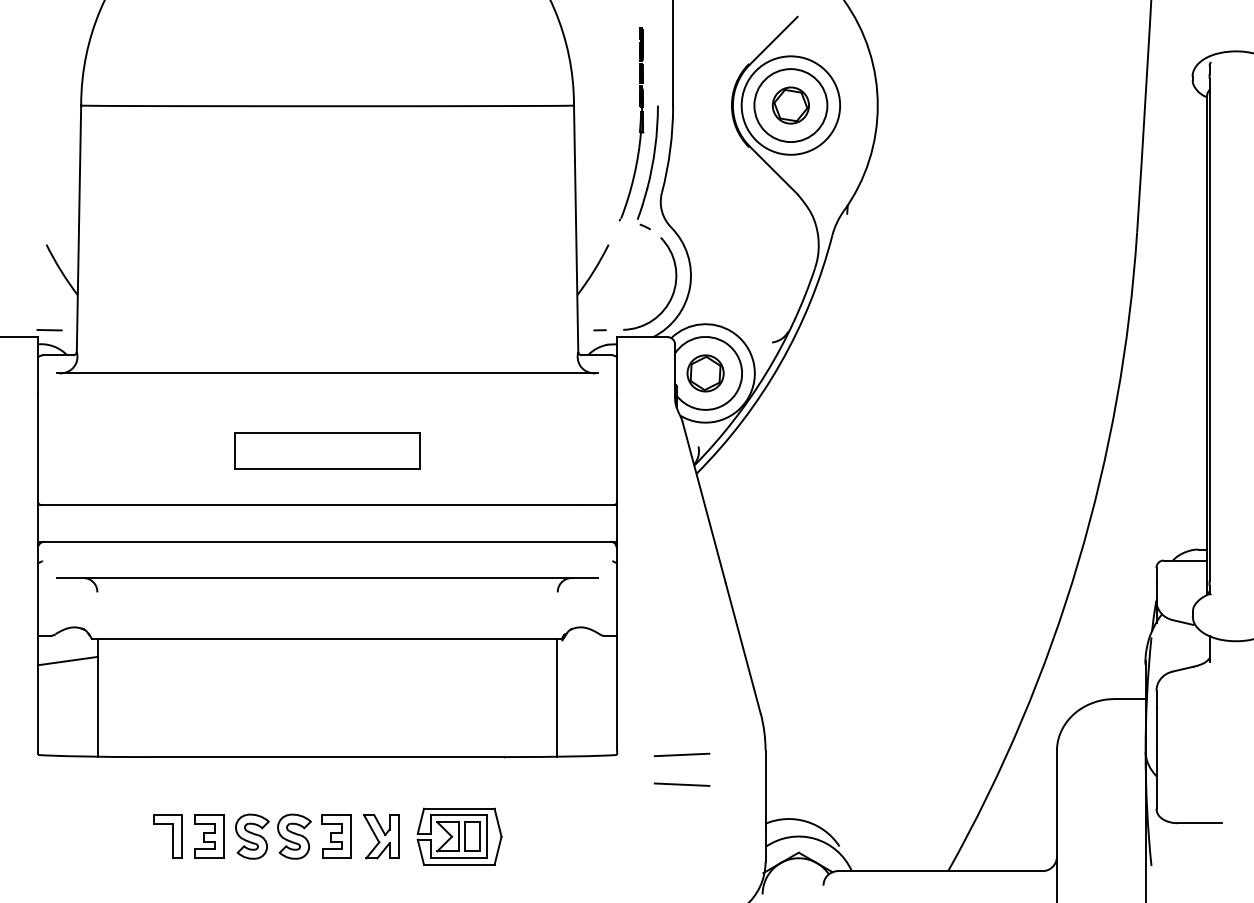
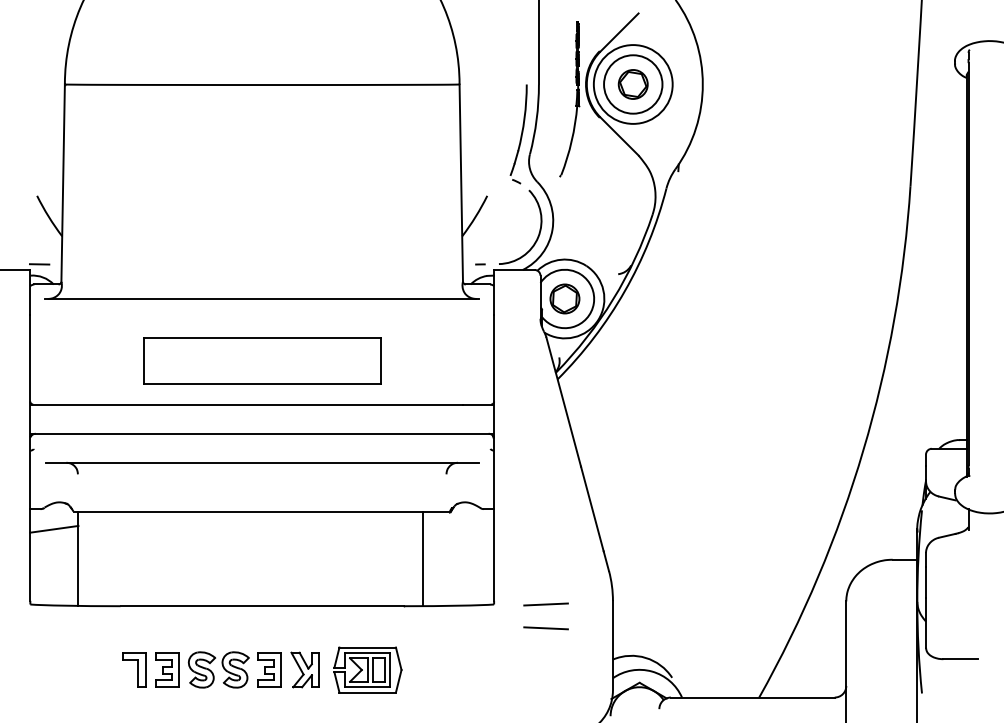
part: (639, 124) -> (576, 99), moved
part: (327, 450) -> (262, 360), size x1.6
line: (557, 697) -> (423, 558), moved

